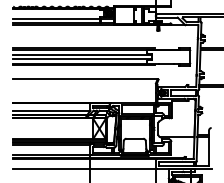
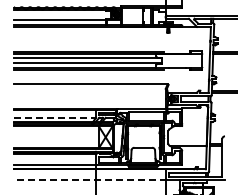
line: (52, 110) -> (55, 117), solid -> dashed
line: (85, 168) -> (90, 179), solid -> dashed

